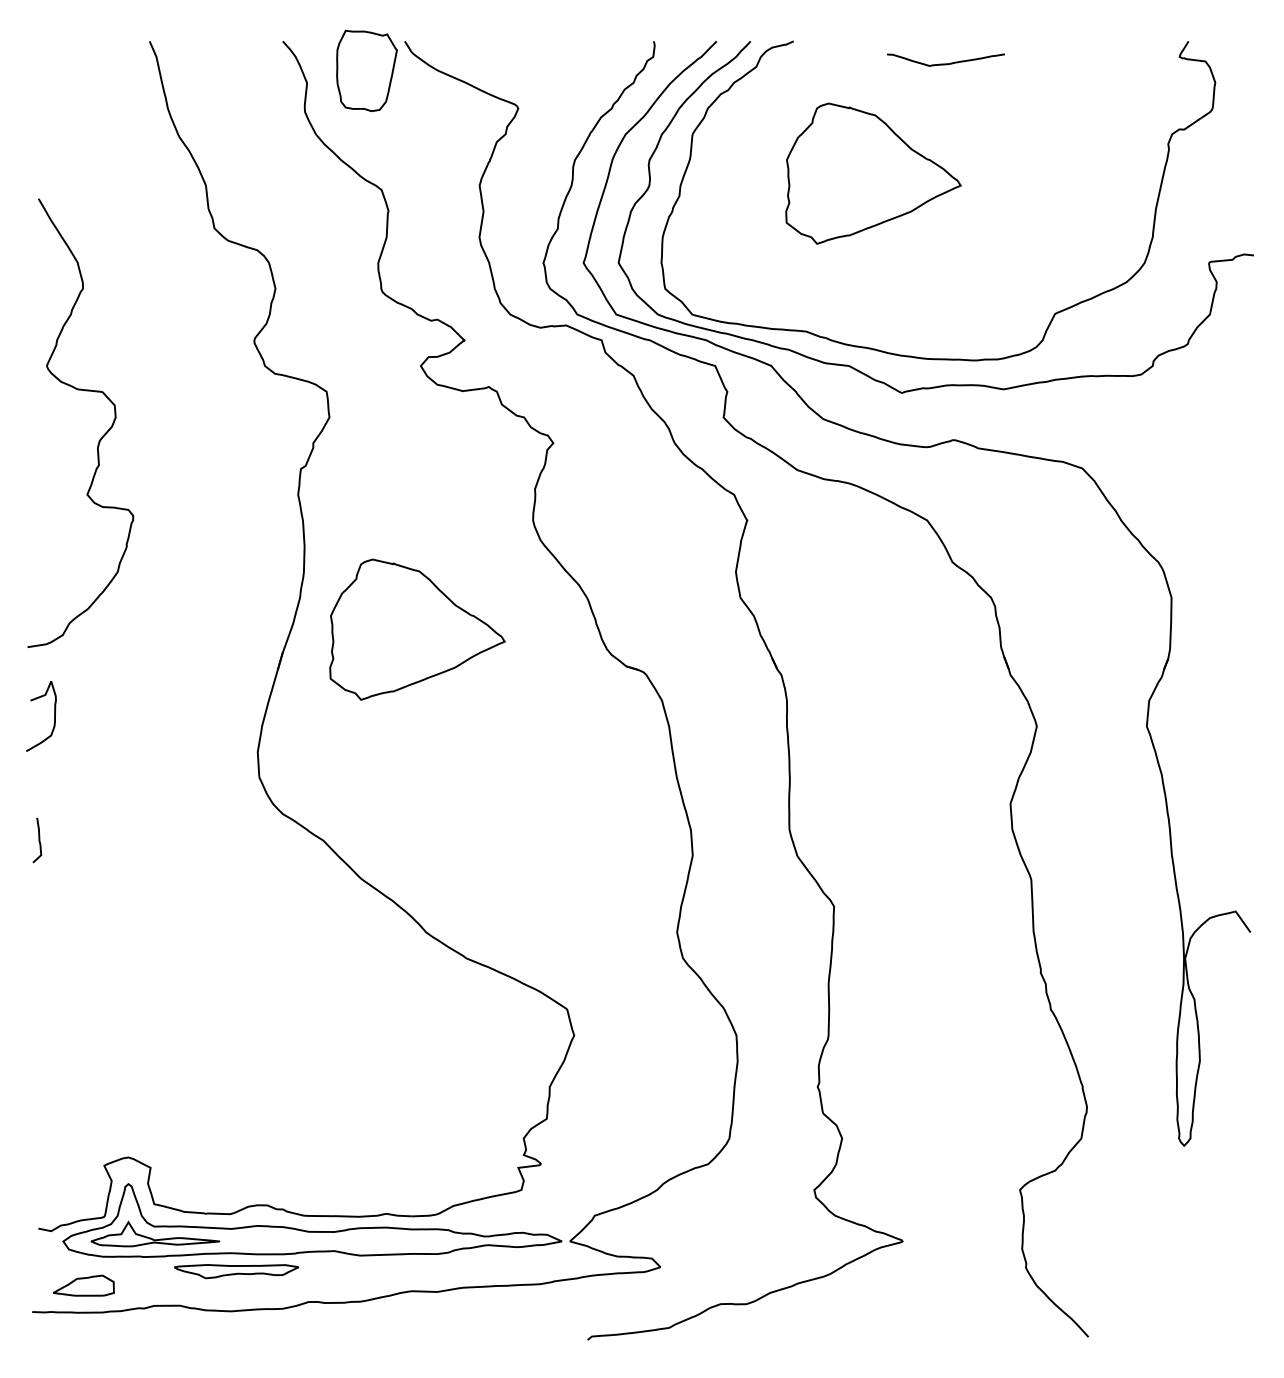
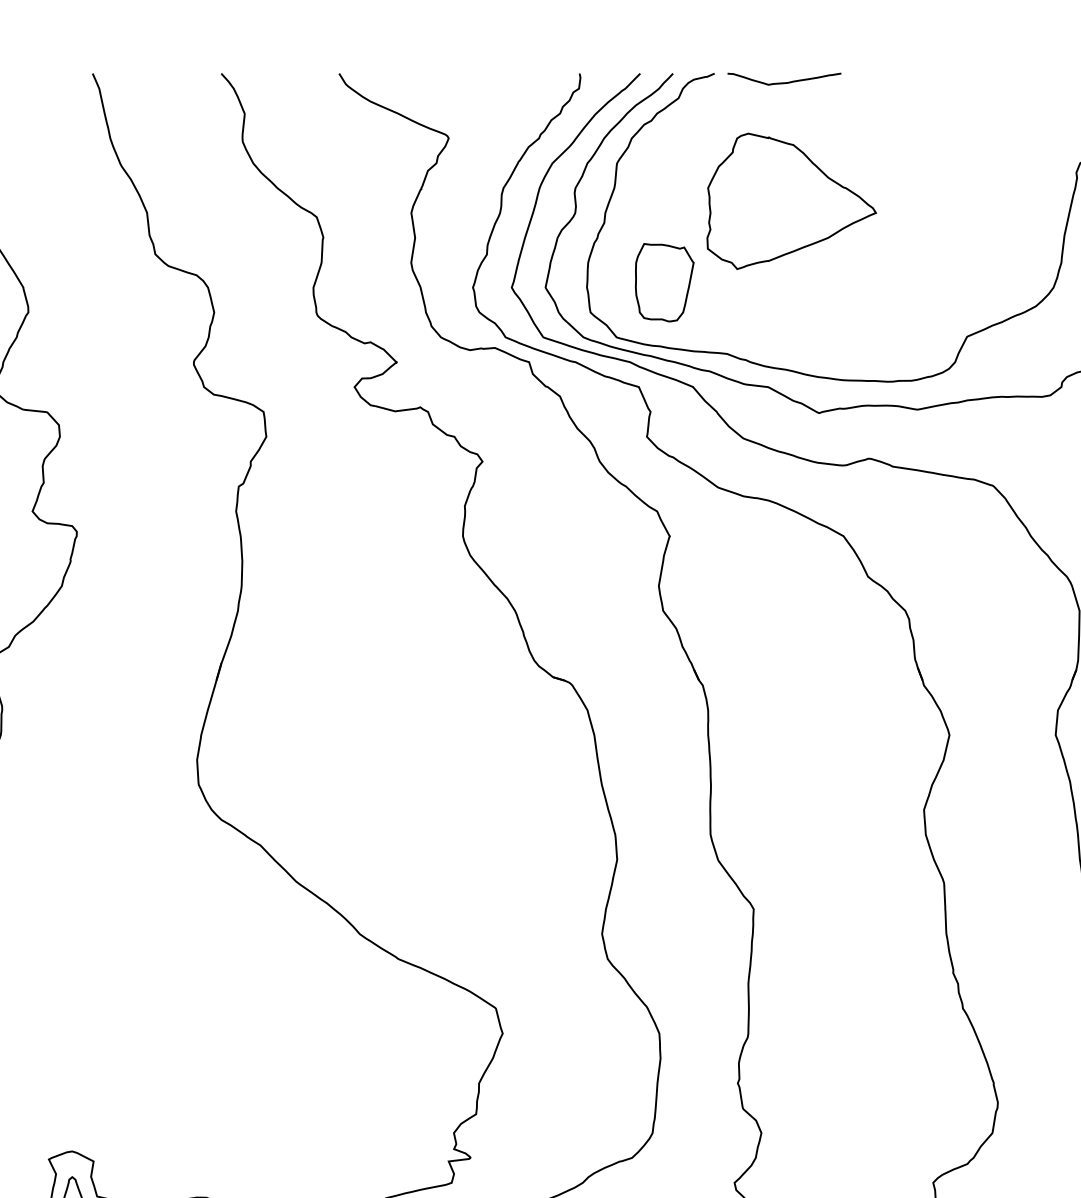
curve: (945, 63) -> (784, 82), moved
part: (366, 70) -> (664, 282), moved
part: (417, 629) -> (351, 641), removed

